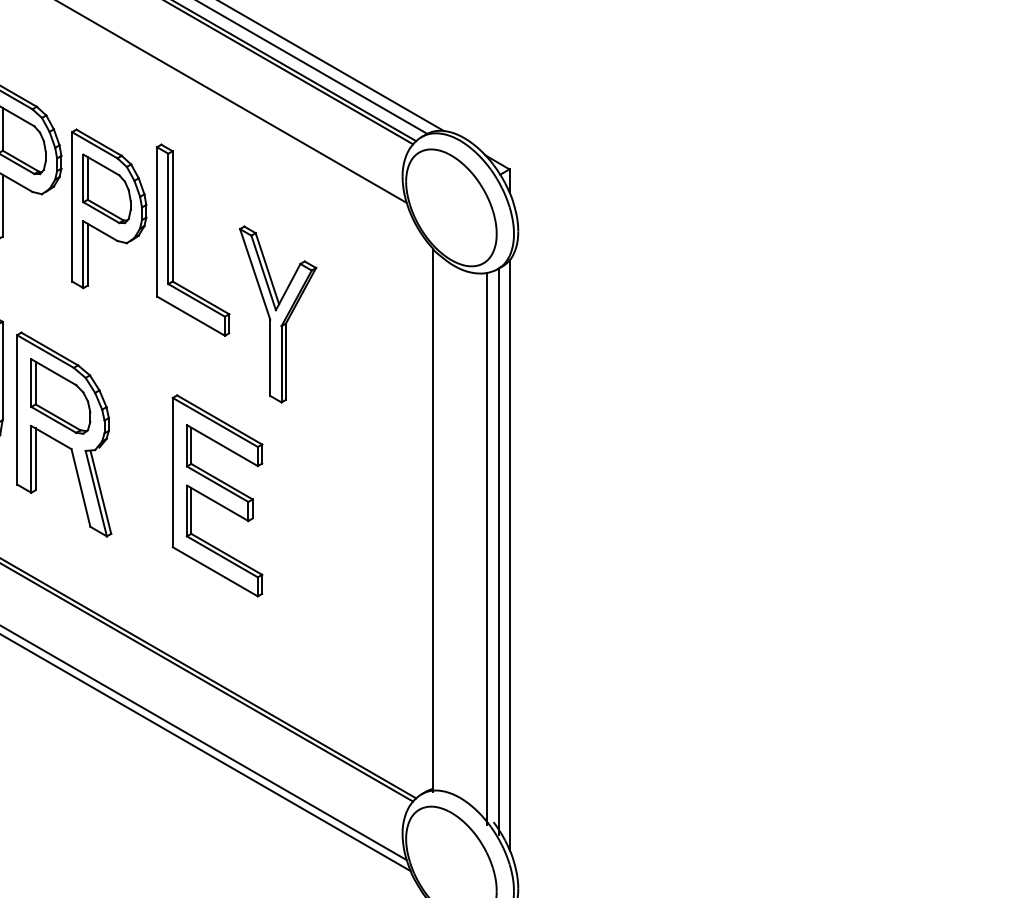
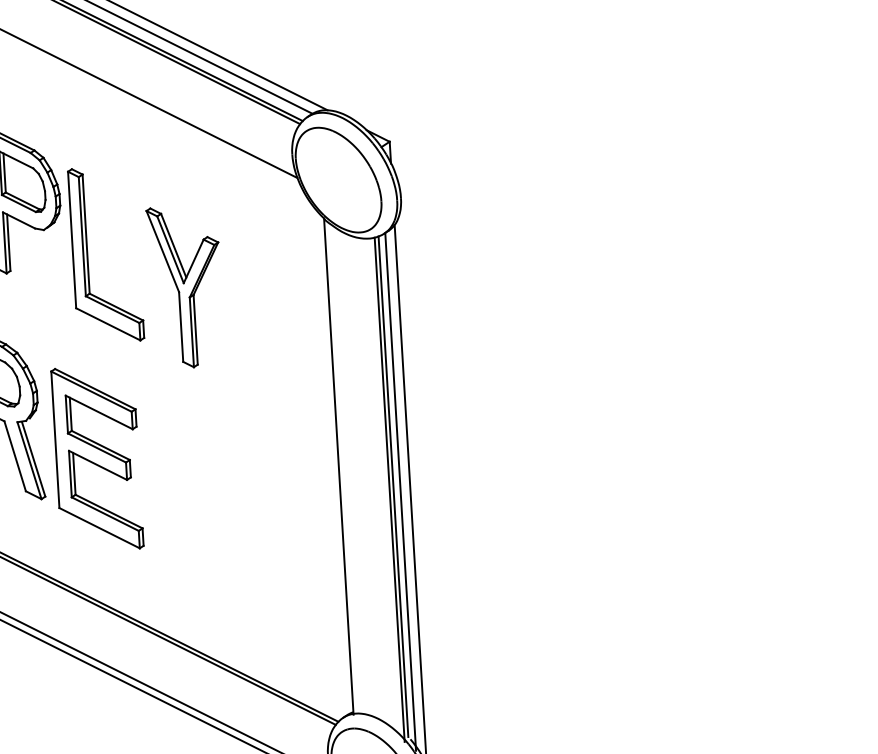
part: (173, 239) -> (88, 255), moved
part: (217, 495) -> (97, 458), moved
line: (491, 545) -> (393, 486), added

